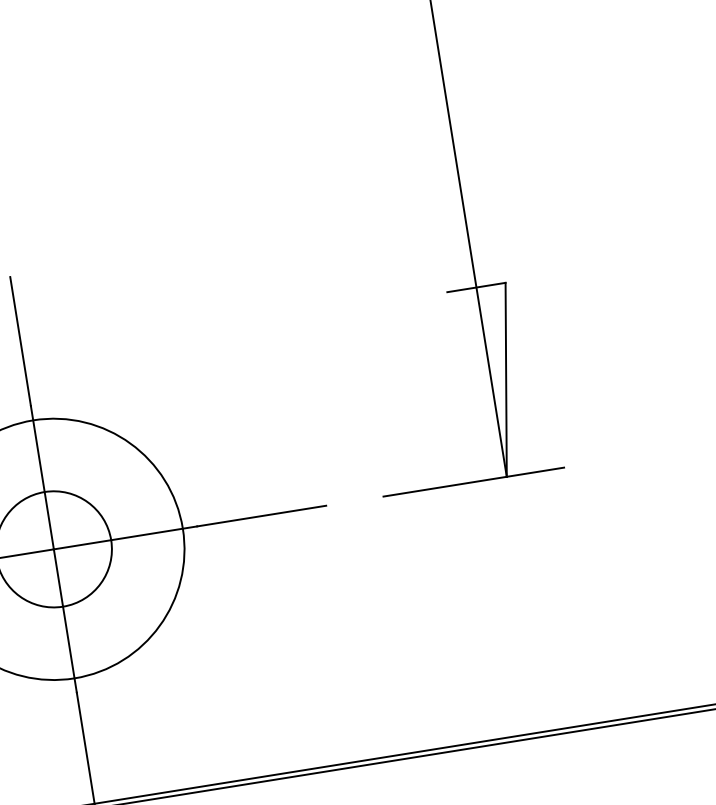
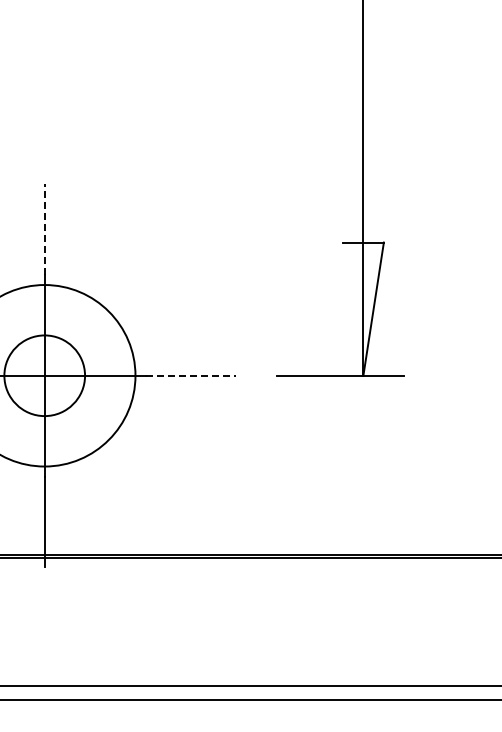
line: (20, 341) -> (44, 229), solid -> dashed
line: (262, 515) -> (191, 375), solid -> dashed

